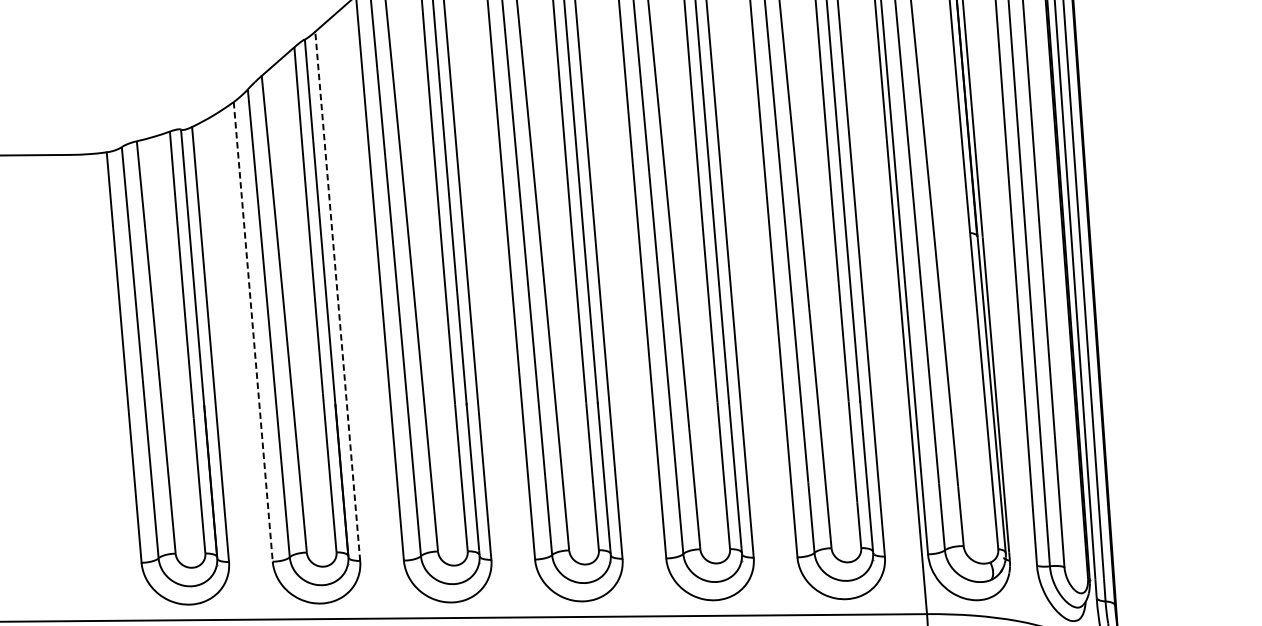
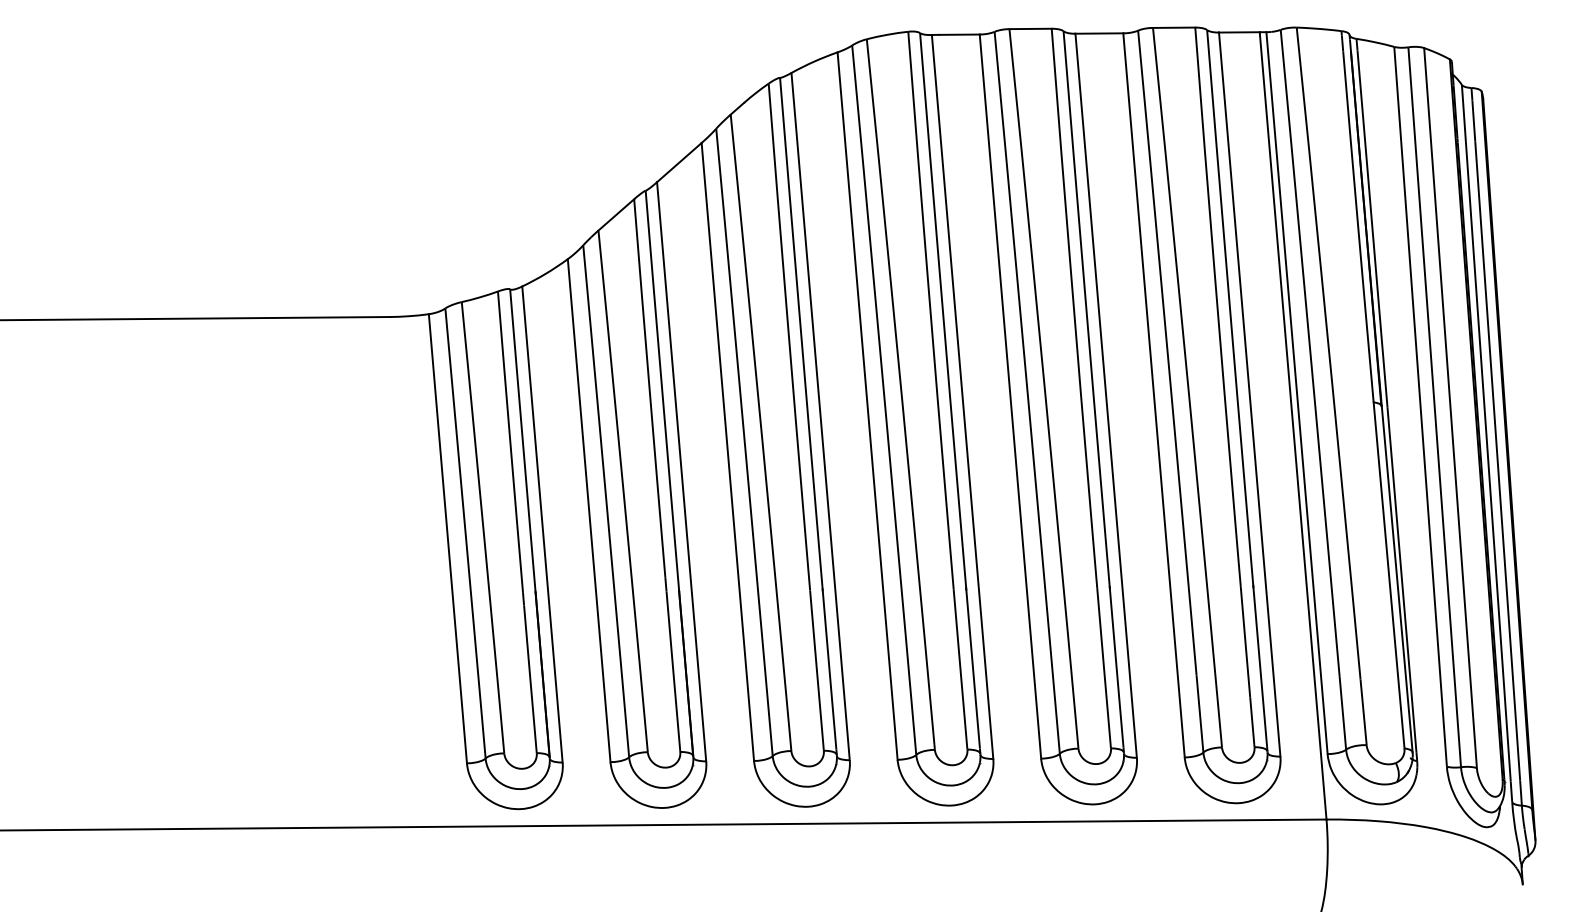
line: (337, 296) -> (681, 471), dashed -> solid
line: (253, 332) -> (589, 511), dashed -> solid

